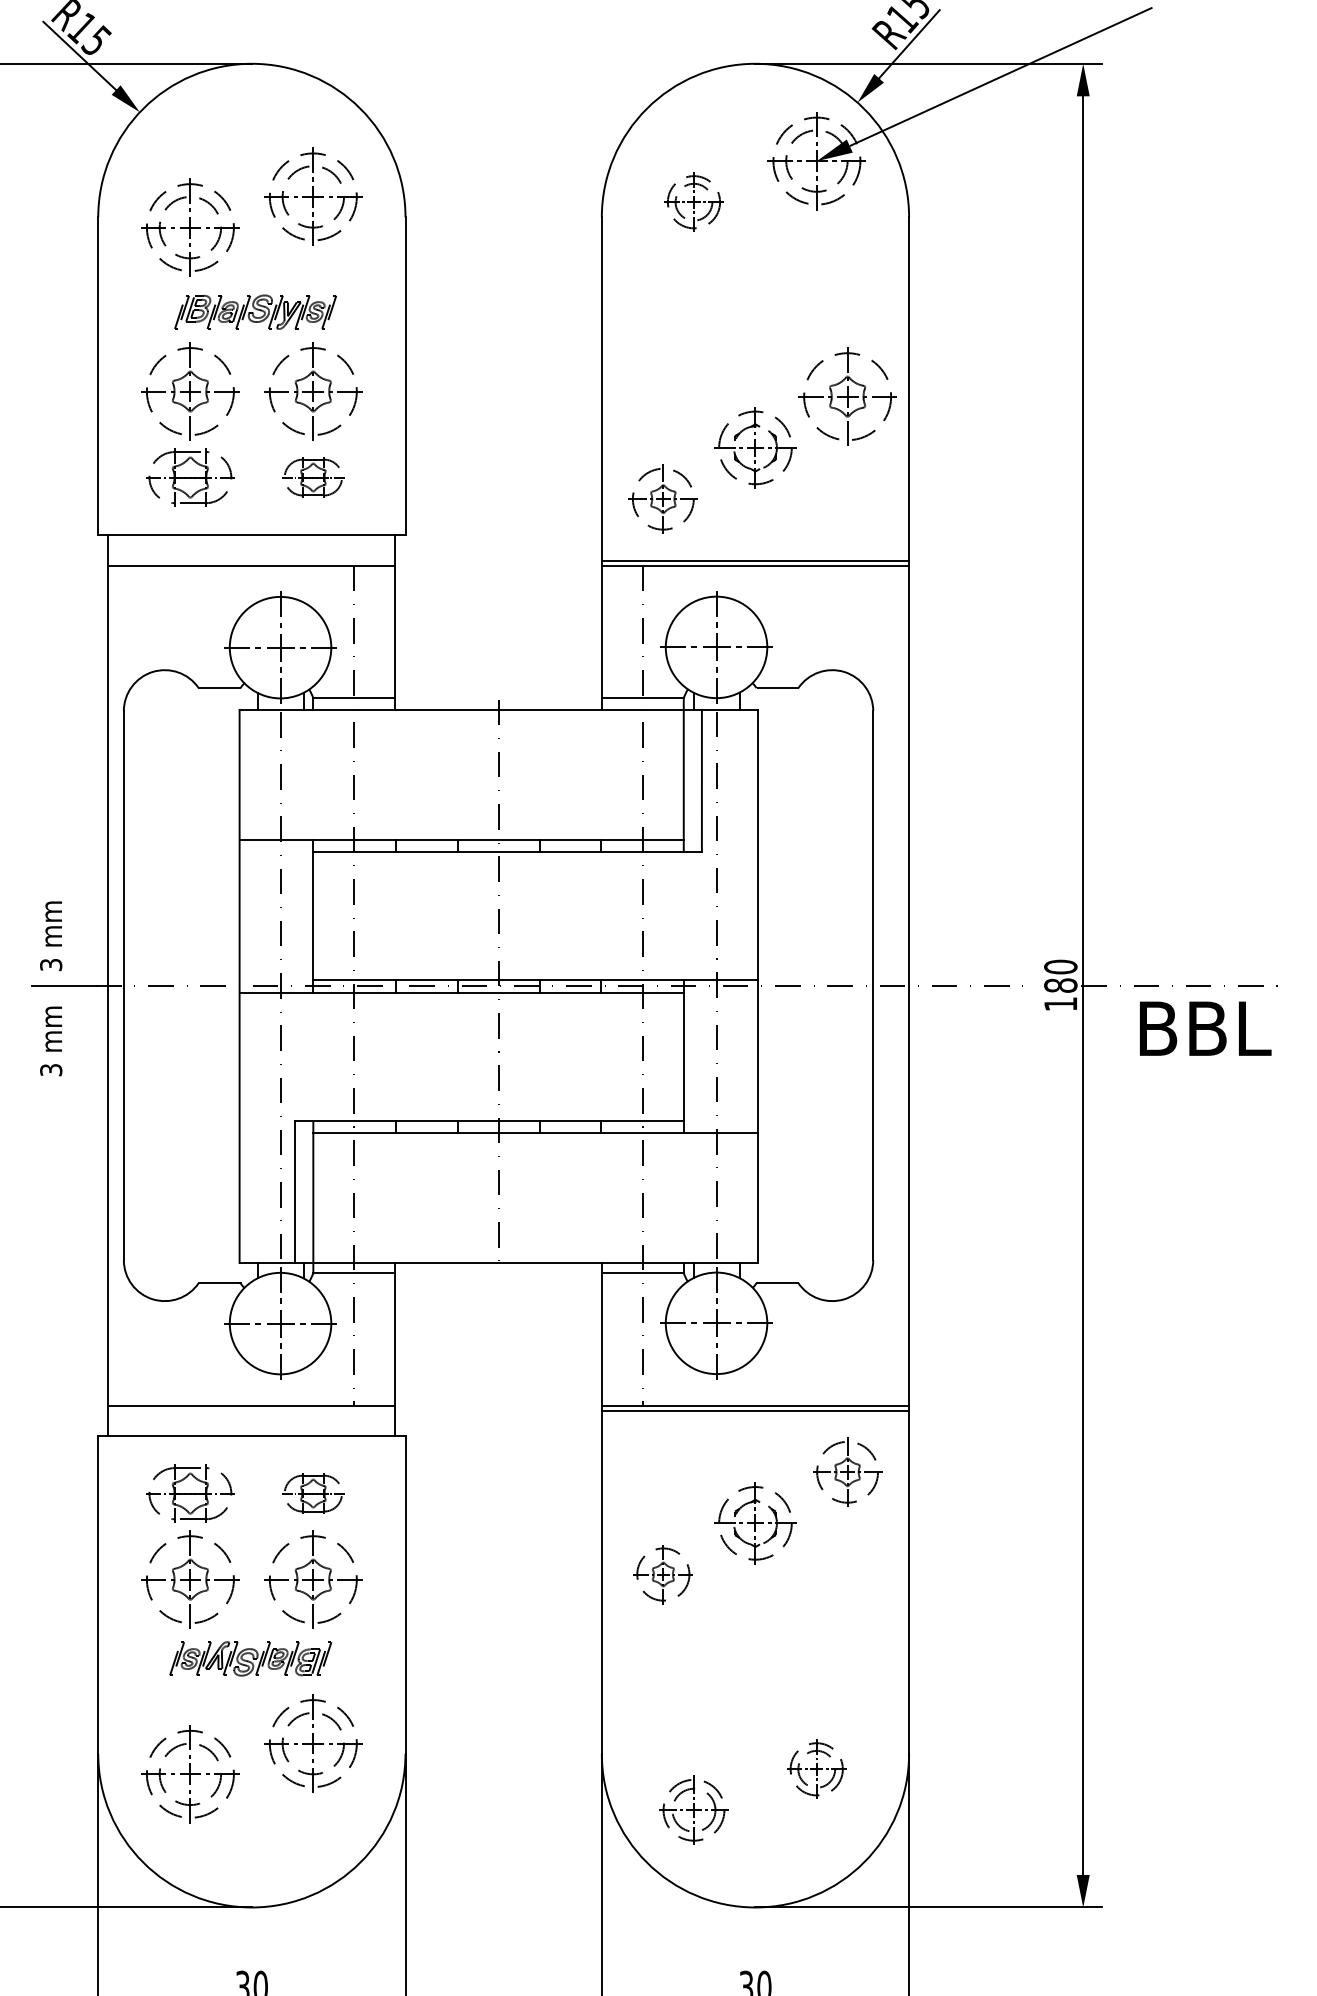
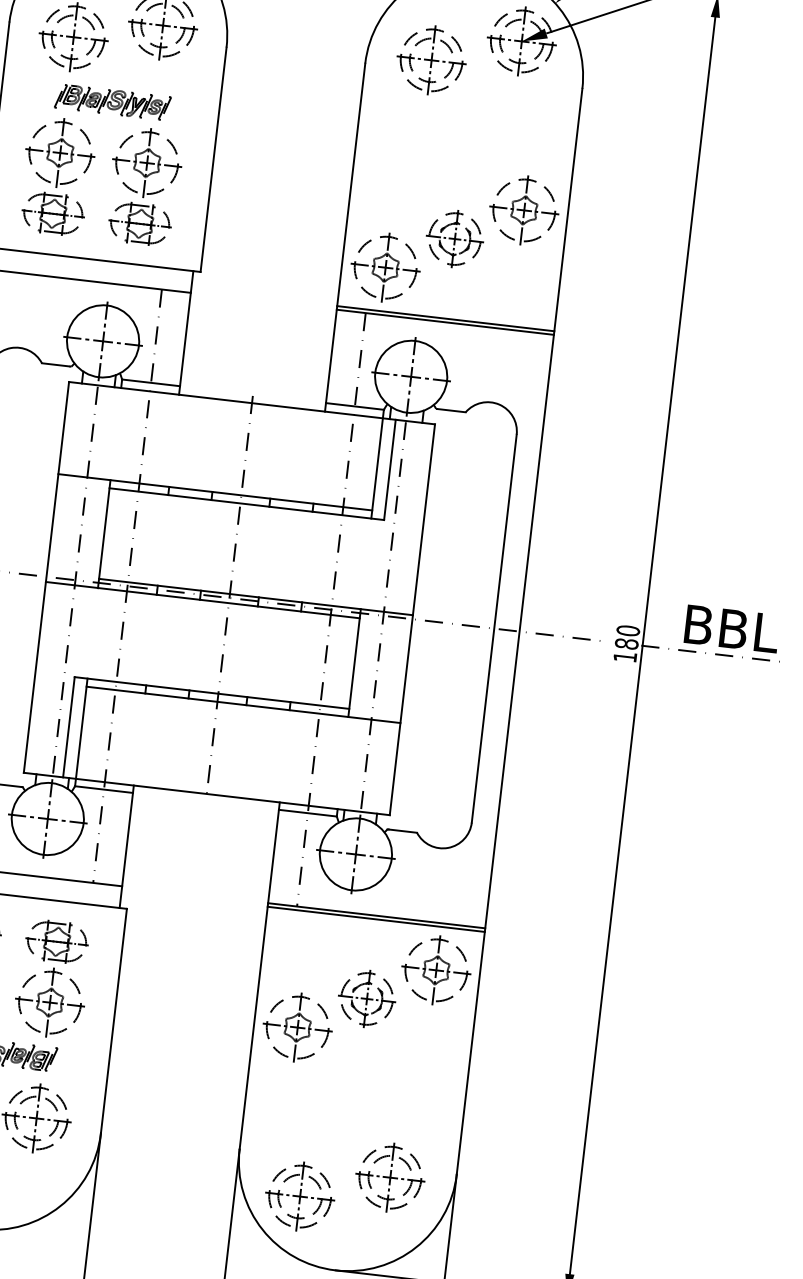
part: (693, 202) -> (431, 60), size x1.67
part: (313, 477) -> (140, 223), size x1.43
part: (663, 499) -> (385, 268), size x1.43
text: (1205, 1028) -> (732, 628), moved
part: (847, 1472) -> (436, 970), size x1.43
part: (313, 1493) -> (57, 941), size x1.43
part: (663, 1574) -> (297, 1027), size x1.67
part: (816, 1769) -> (390, 1177), size x1.67
part: (693, 1810) -> (299, 1196), size x1.43

